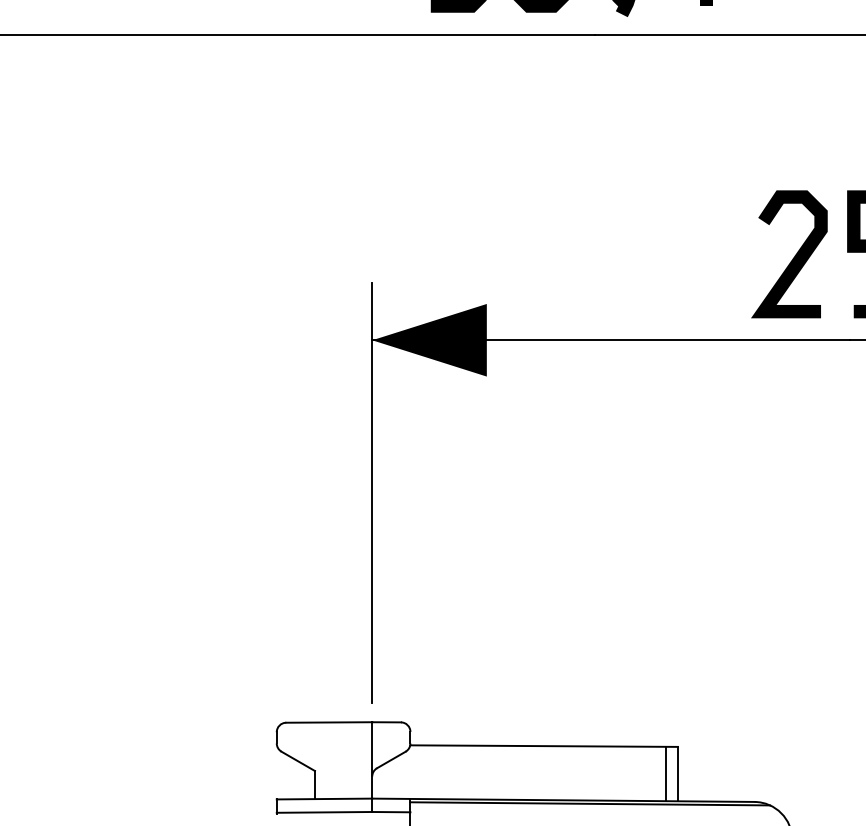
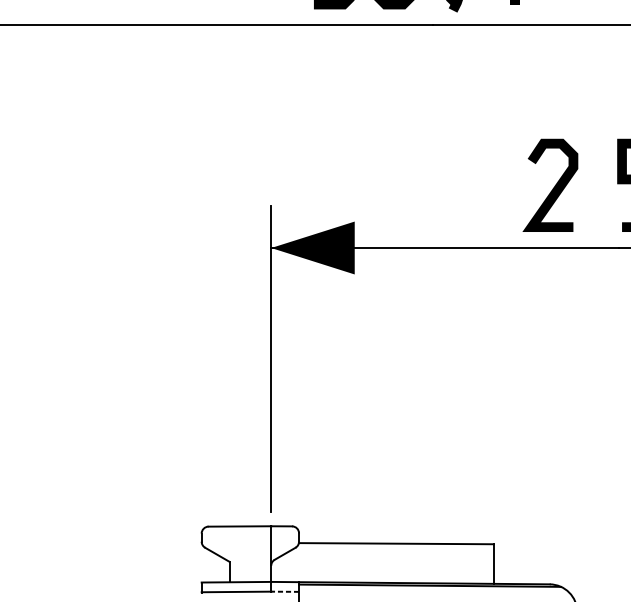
curve: (793, 257) -> (553, 187), moved
line: (666, 773) -> (485, 563), removed
line: (390, 812) -> (284, 592), solid -> dashed

